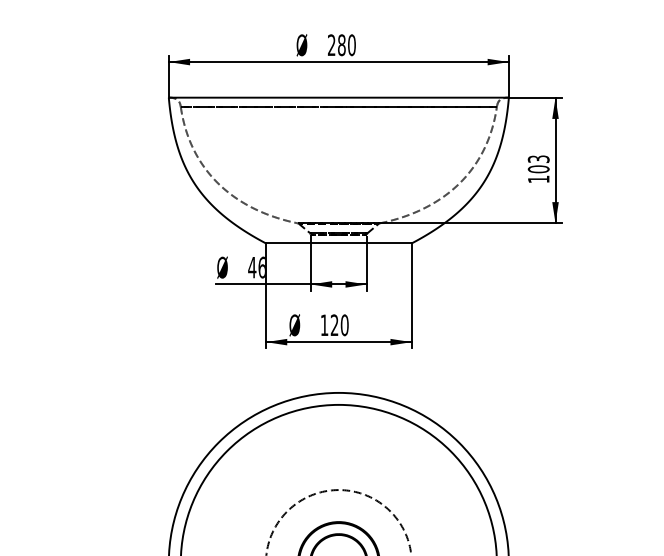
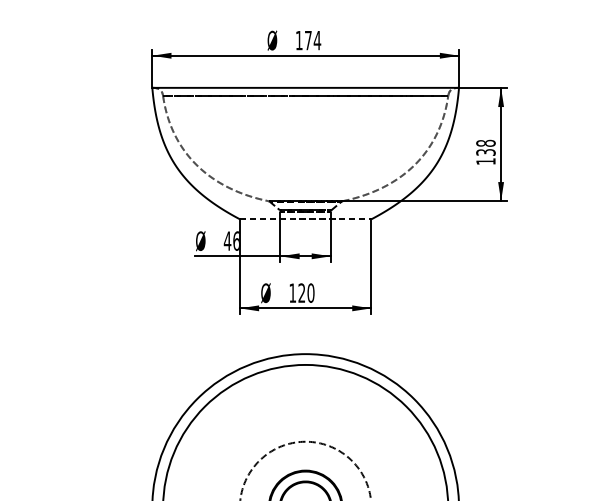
text: (342, 45) -> (308, 40), 280 -> 174
text: (538, 164) -> (485, 148), 103 -> 138
line: (338, 243) -> (305, 219), solid -> dashed

